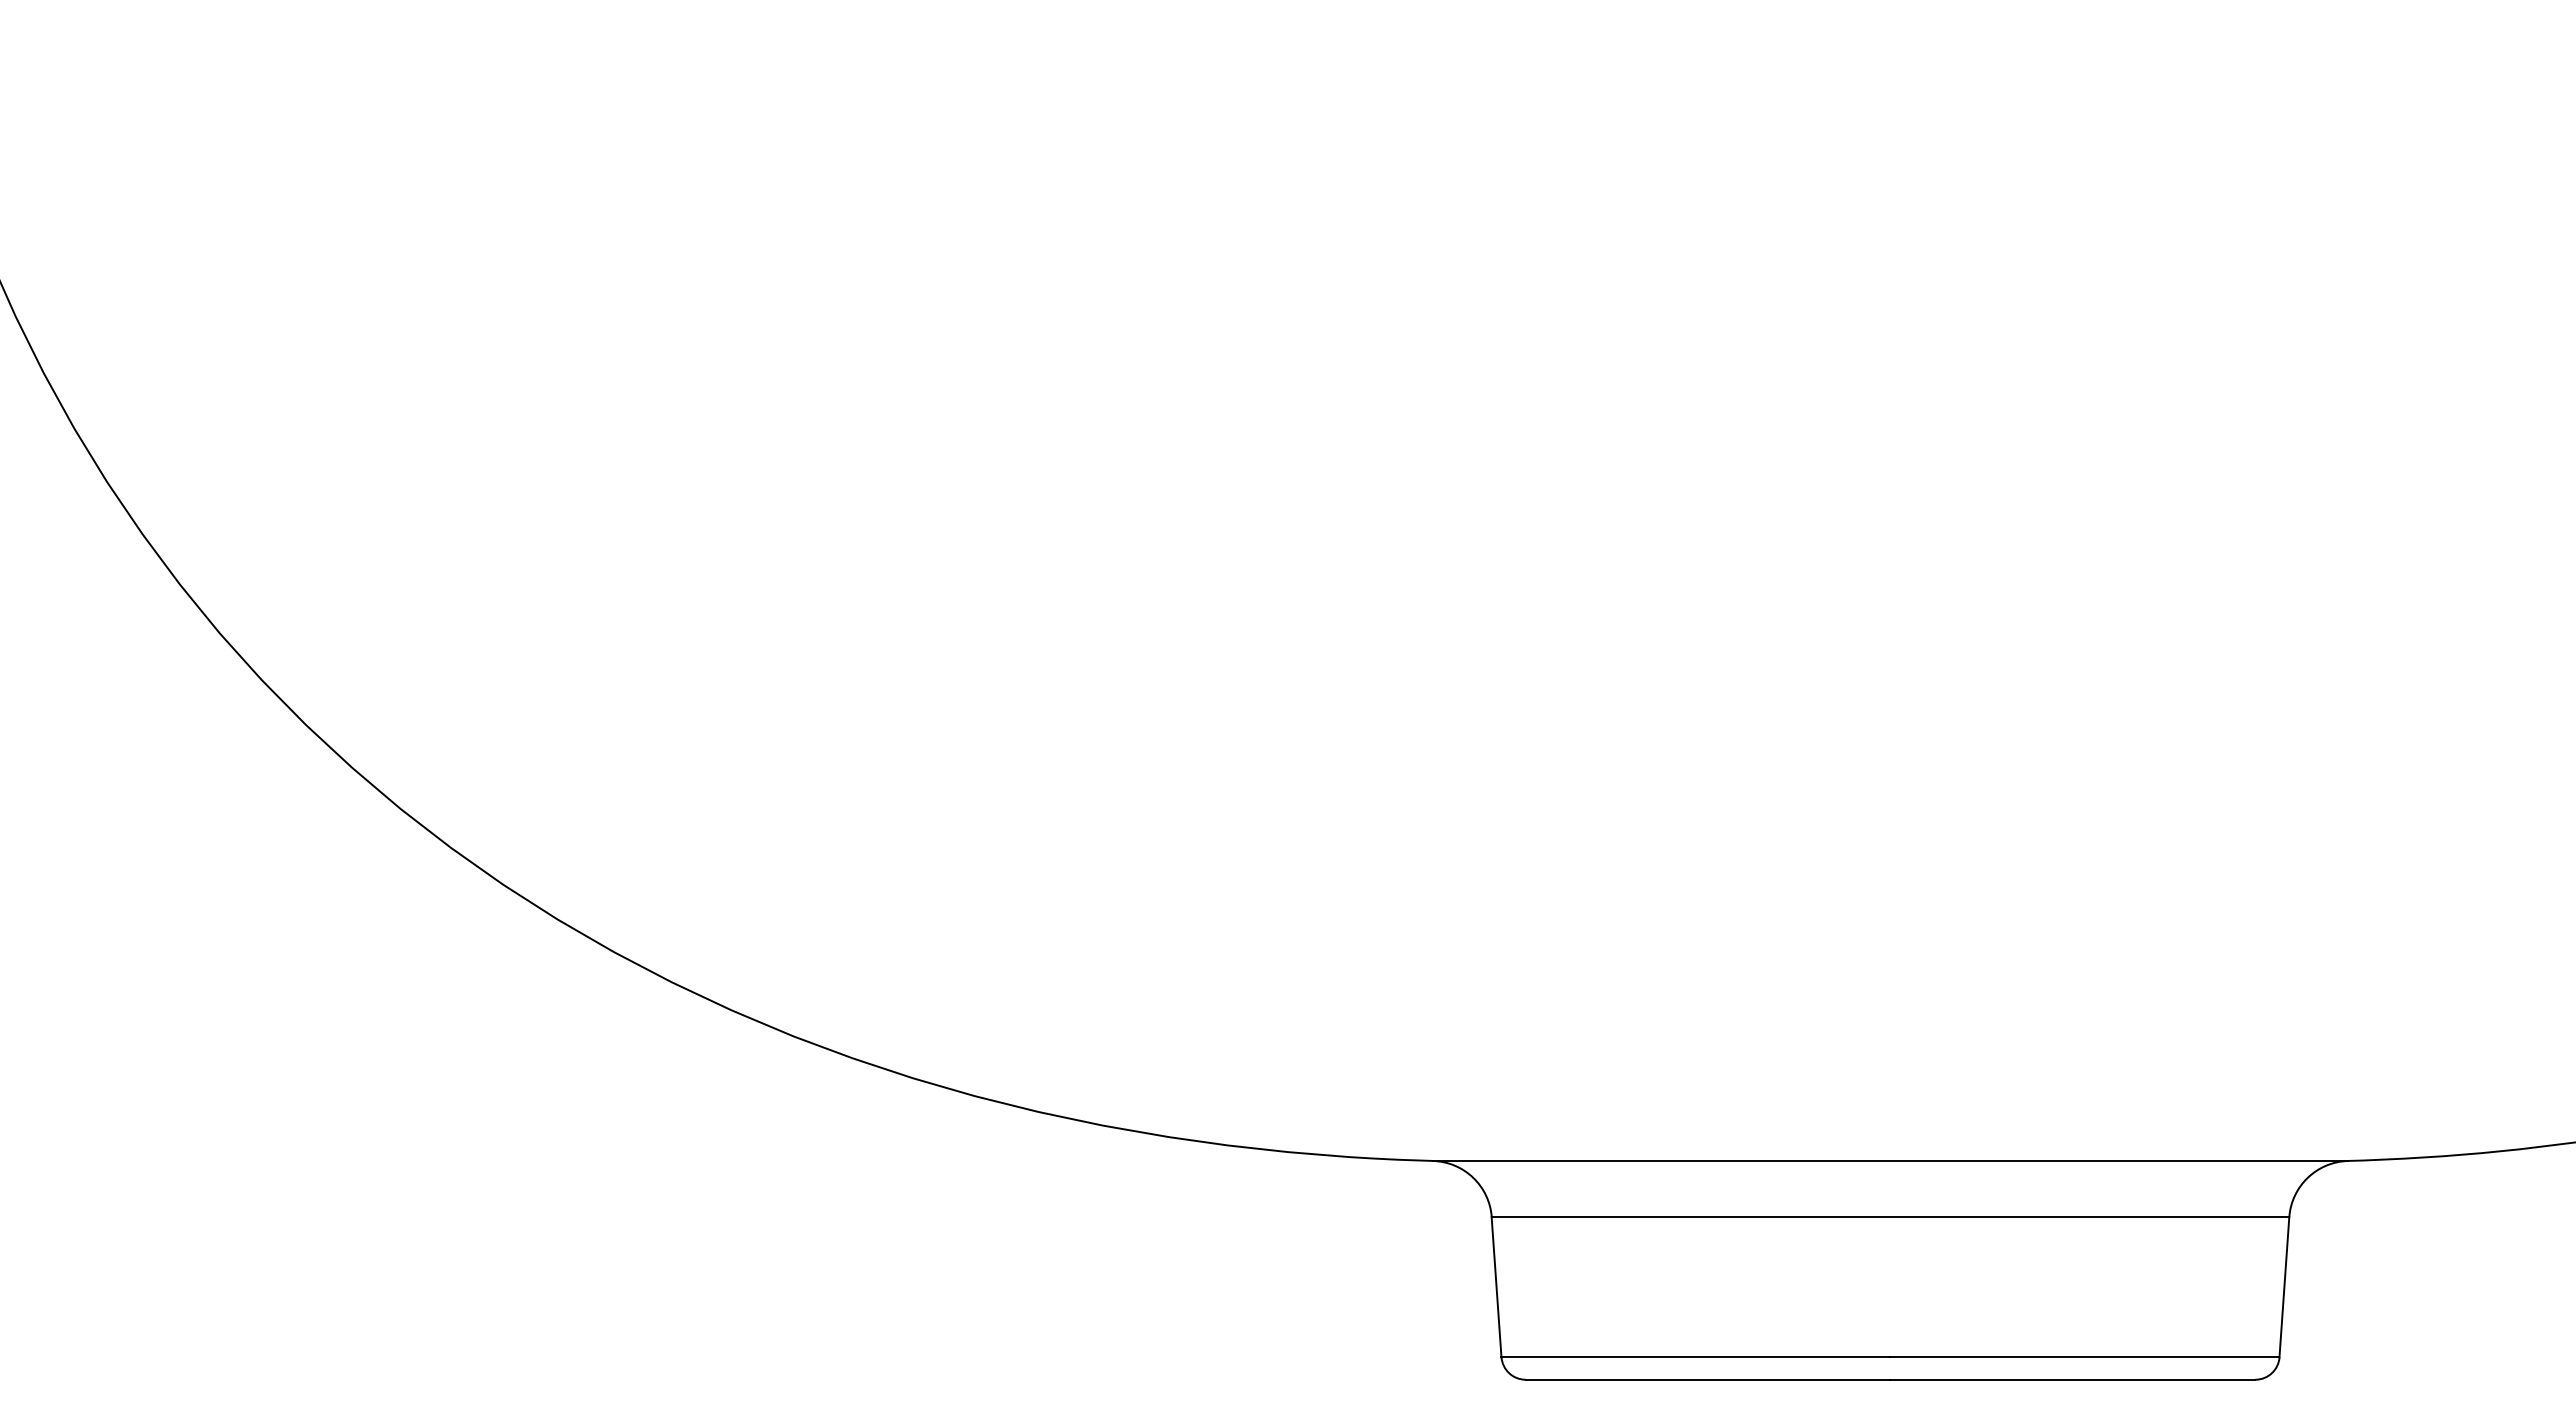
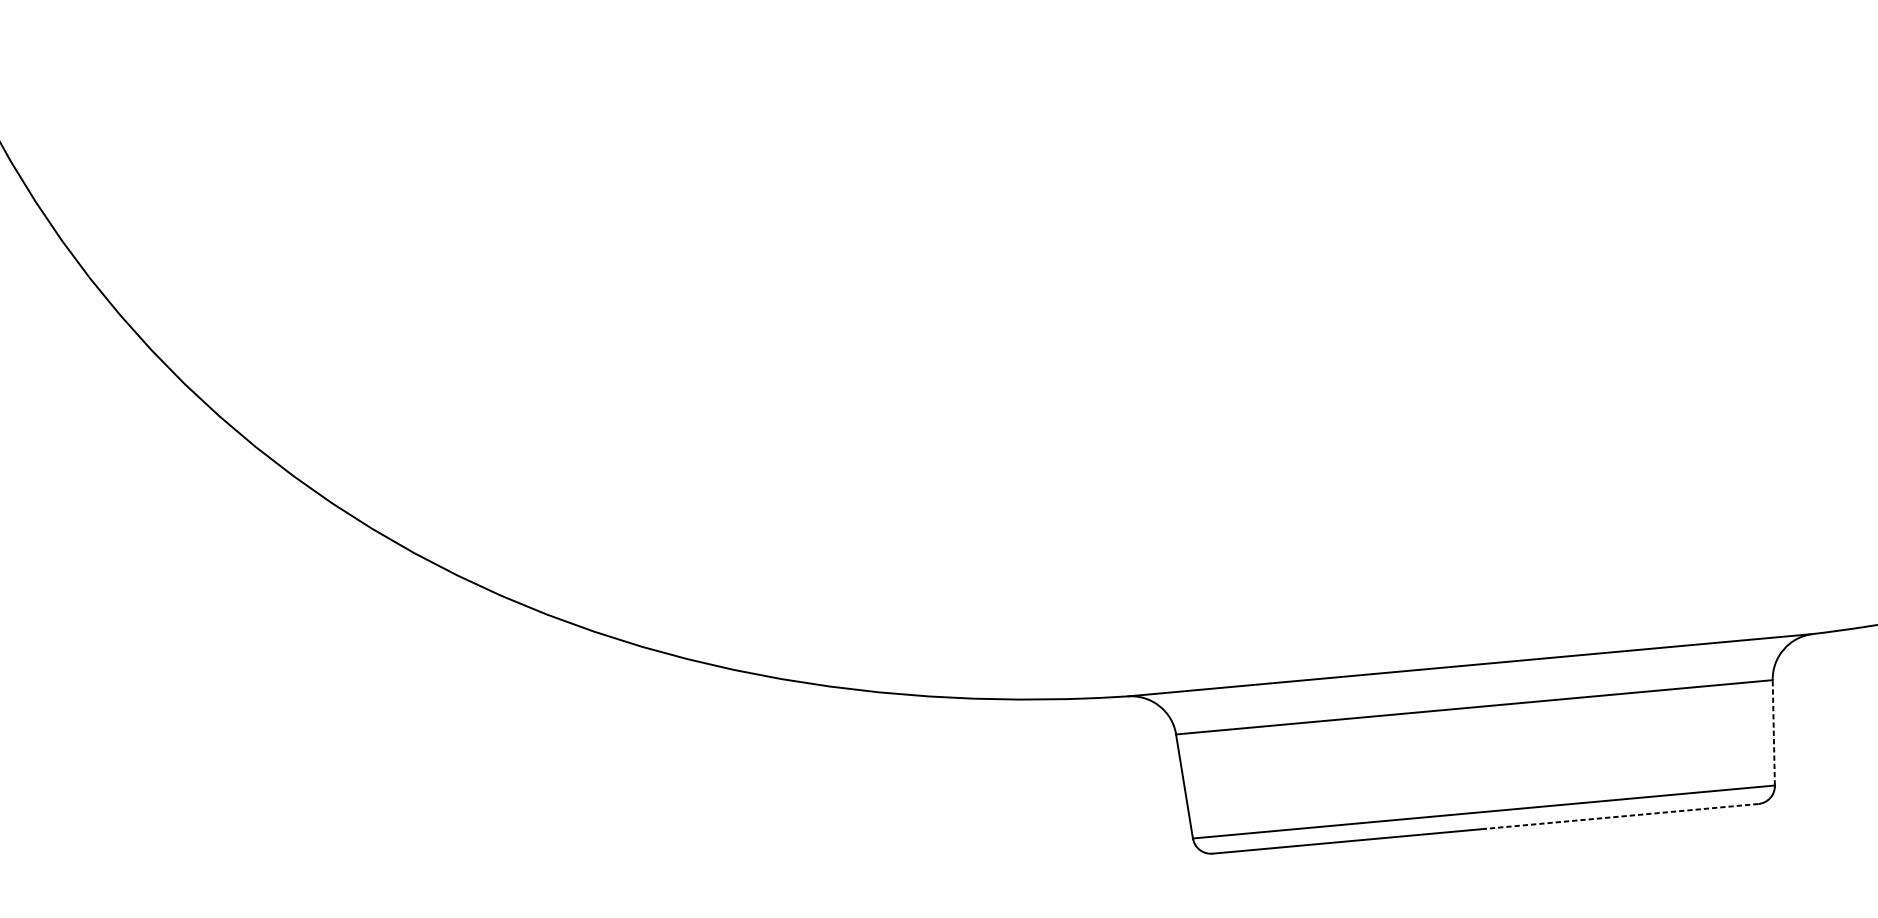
line: (2284, 1286) -> (1773, 732), solid -> dashed
line: (2072, 1379) -> (1621, 816), solid -> dashed

